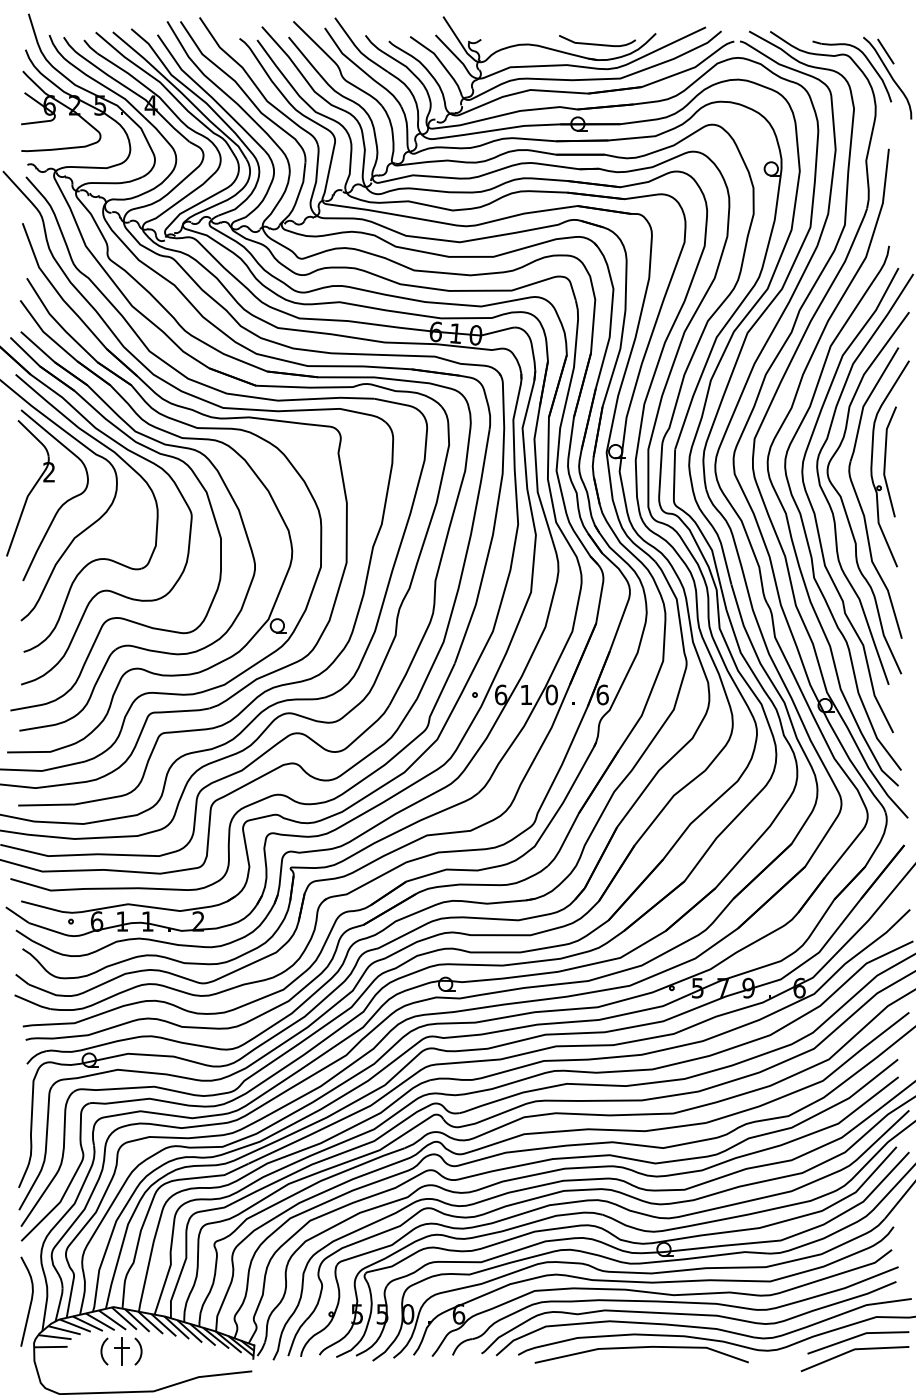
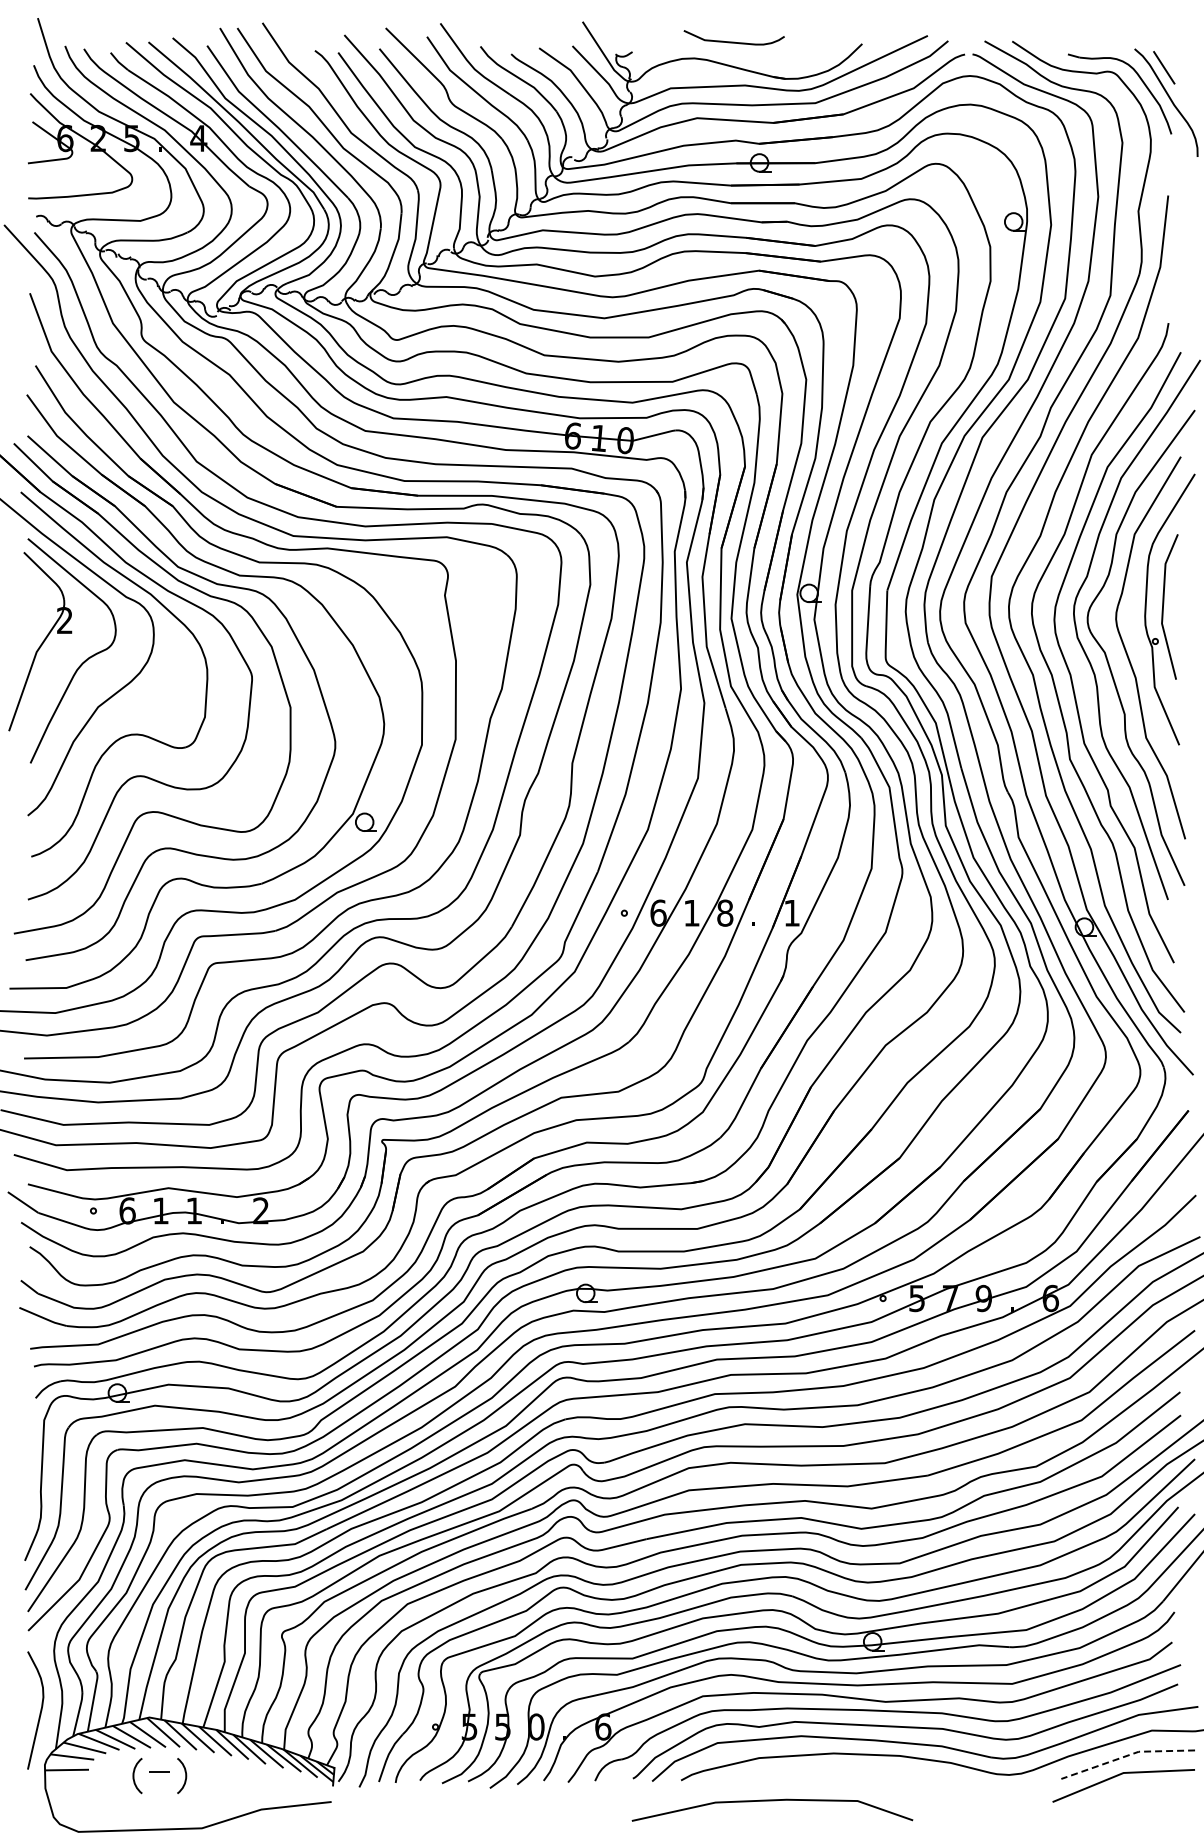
curve: (596, 43) -> (733, 41), moved
text: (602, 694) -> (792, 912), 6 -> 1
text: (551, 695) -> (725, 913), 0 -> 8
line: (857, 1336) -> (1126, 1756), solid -> dashed
line: (641, 1348) -> (772, 1801), moved
line: (121, 1351) -> (159, 1775), removed

